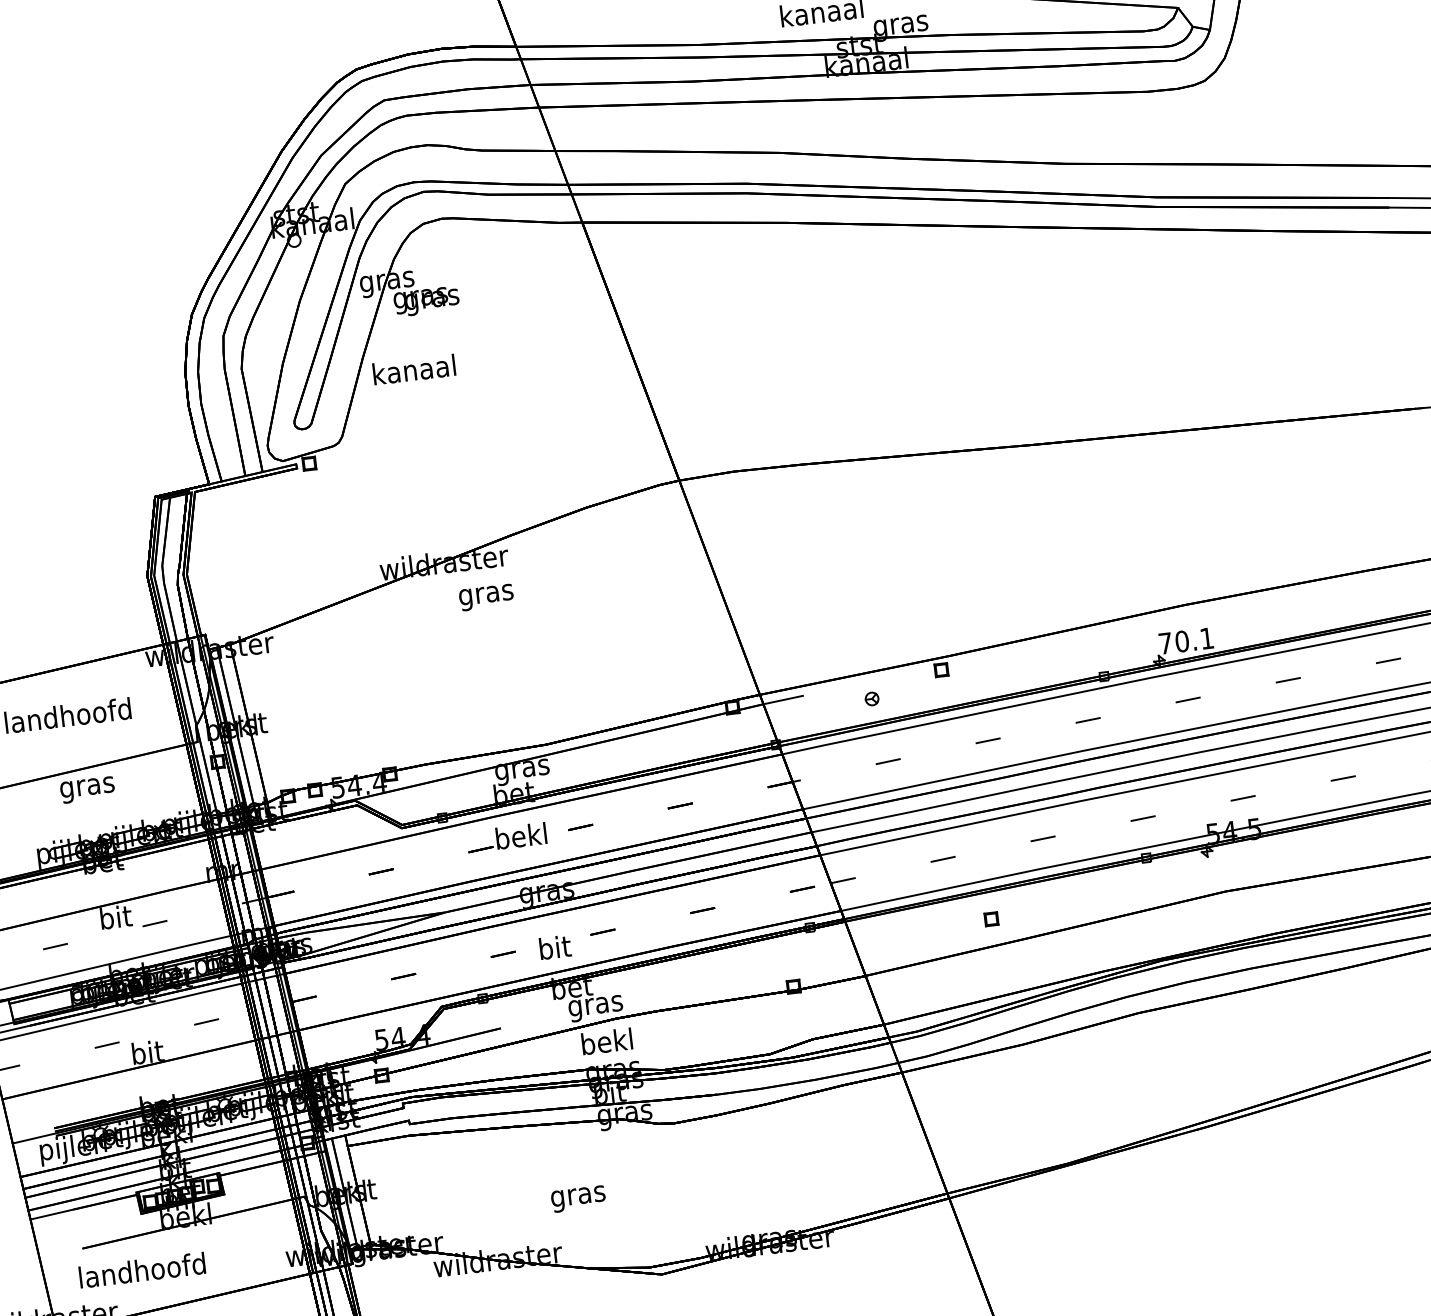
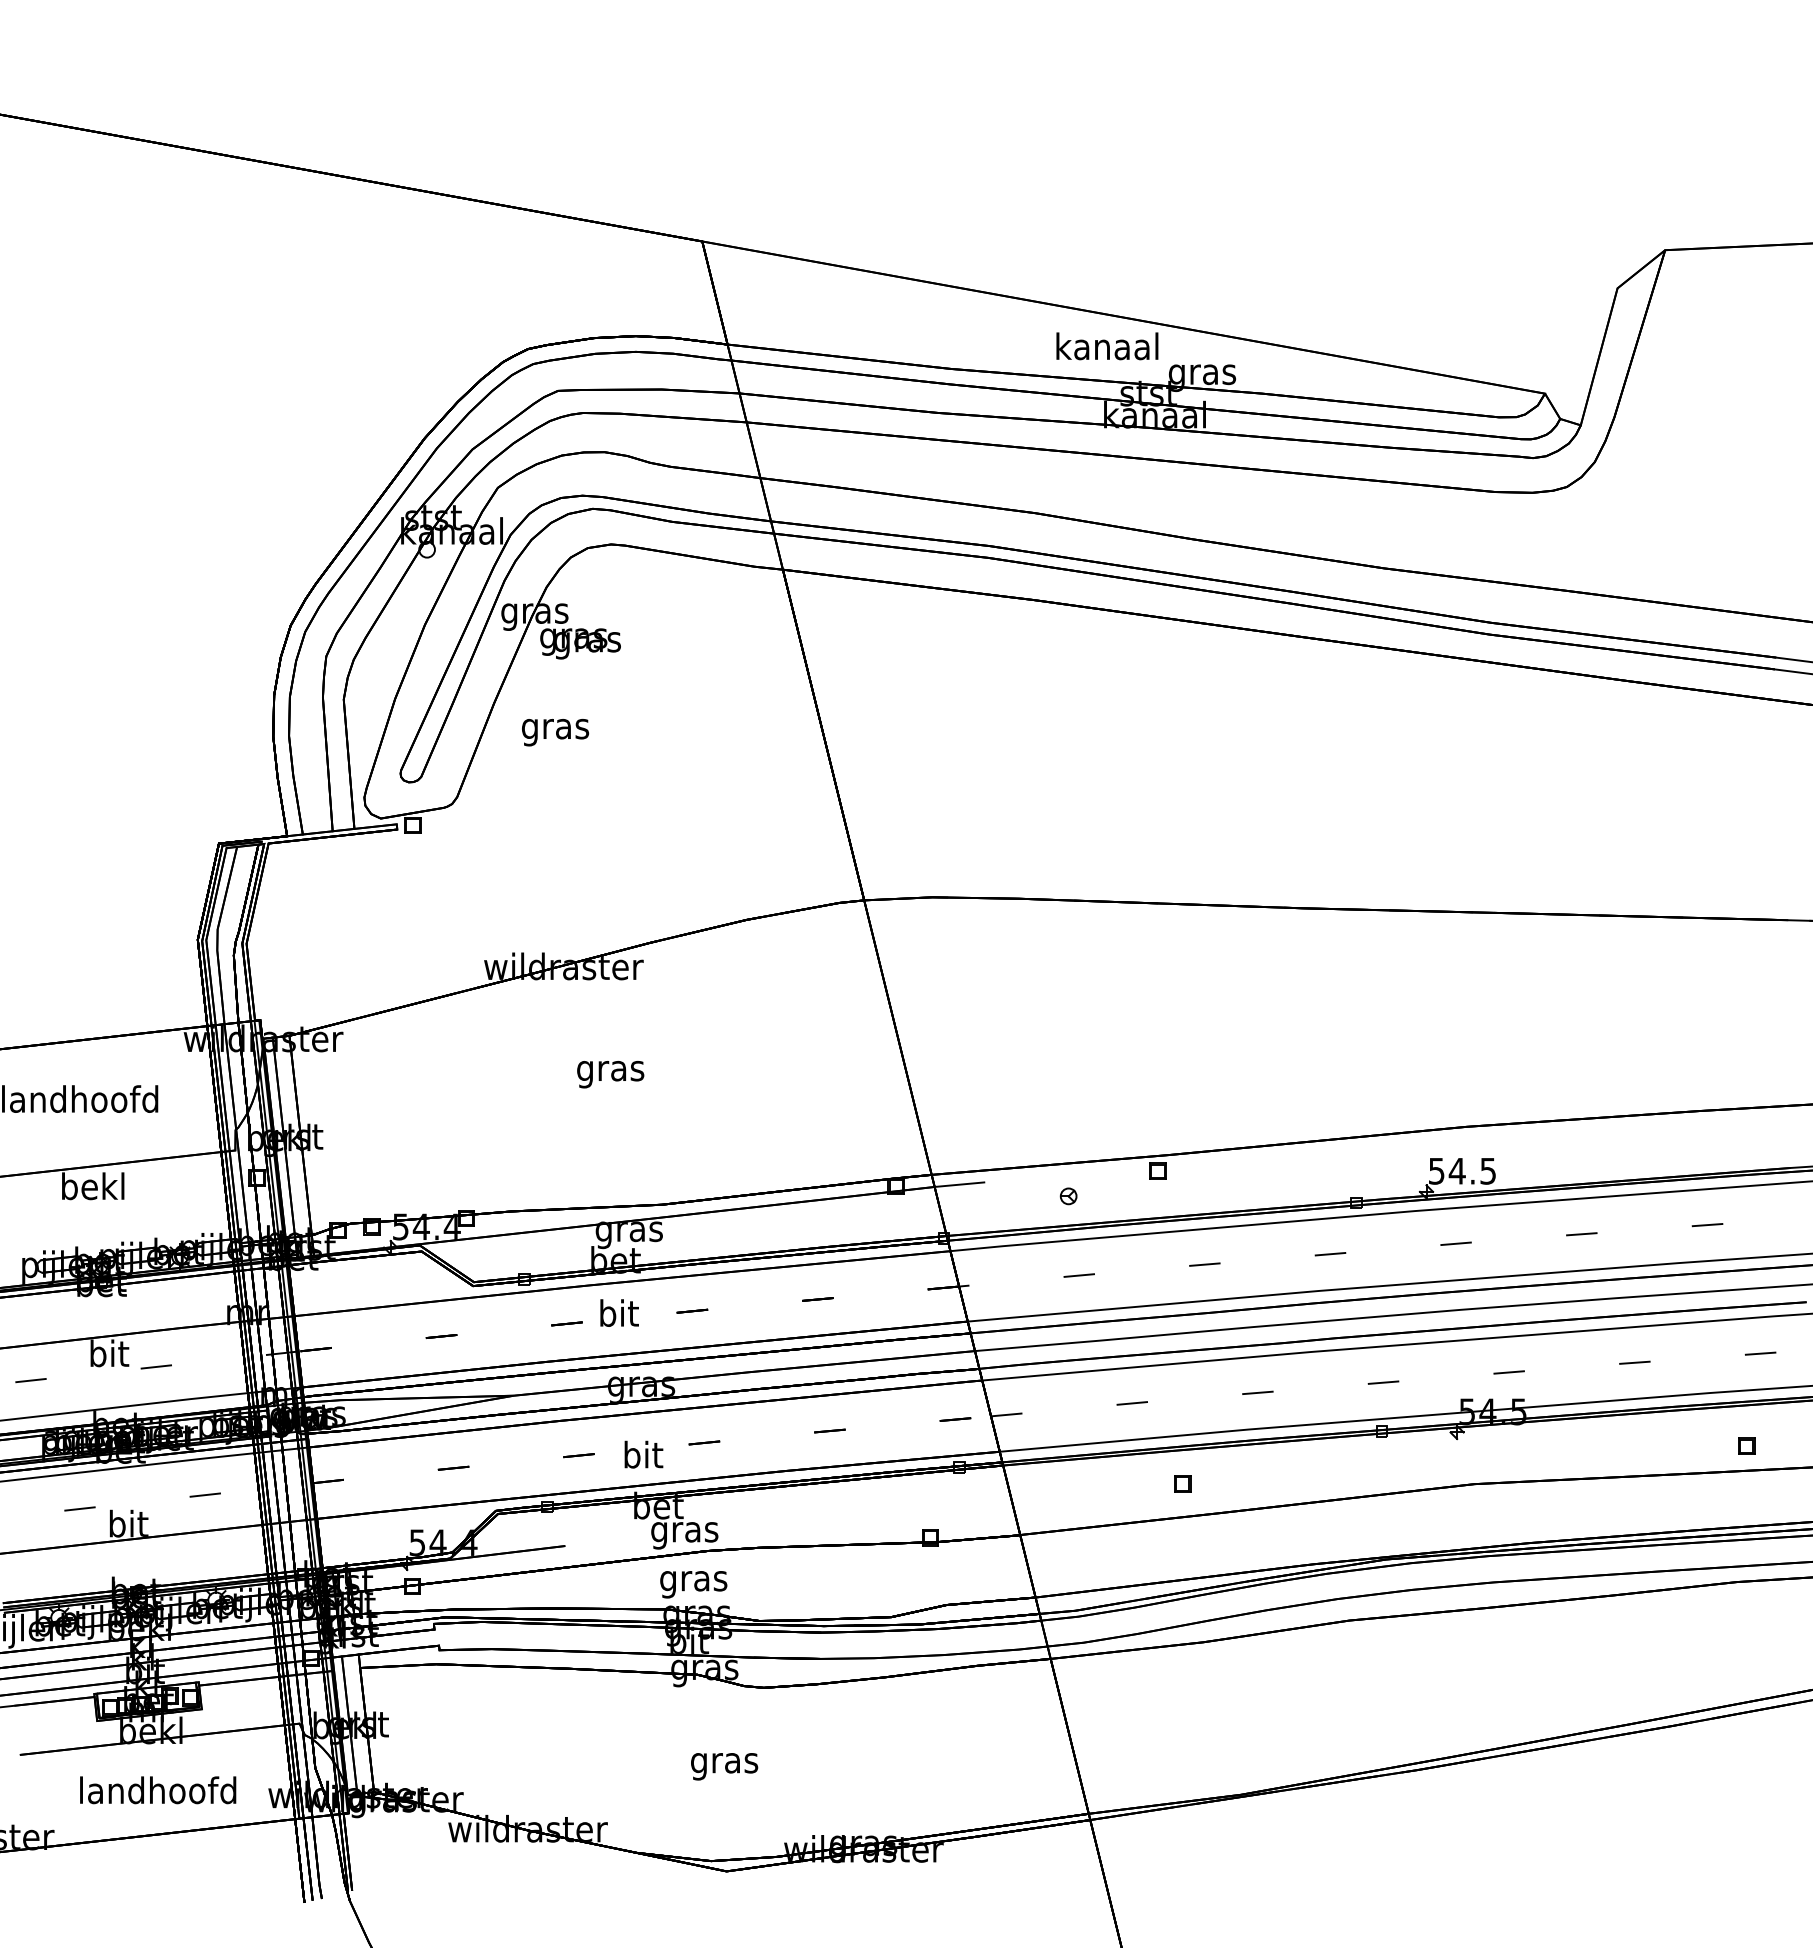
text: (414, 372) -> (555, 728), kanaal -> gras
text: (486, 597) -> (610, 1074), moved
text: (1186, 640) -> (1462, 1170), 70.1 -> 54.5
text: (86, 787) -> (92, 1189), gras -> bekl
text: (521, 835) -> (618, 1312), bekl -> bit
text: (607, 1043) -> (693, 1580), bekl -> gras
text: (578, 1198) -> (724, 1766), moved
text: (142, 1270) -> (158, 1790), moved

